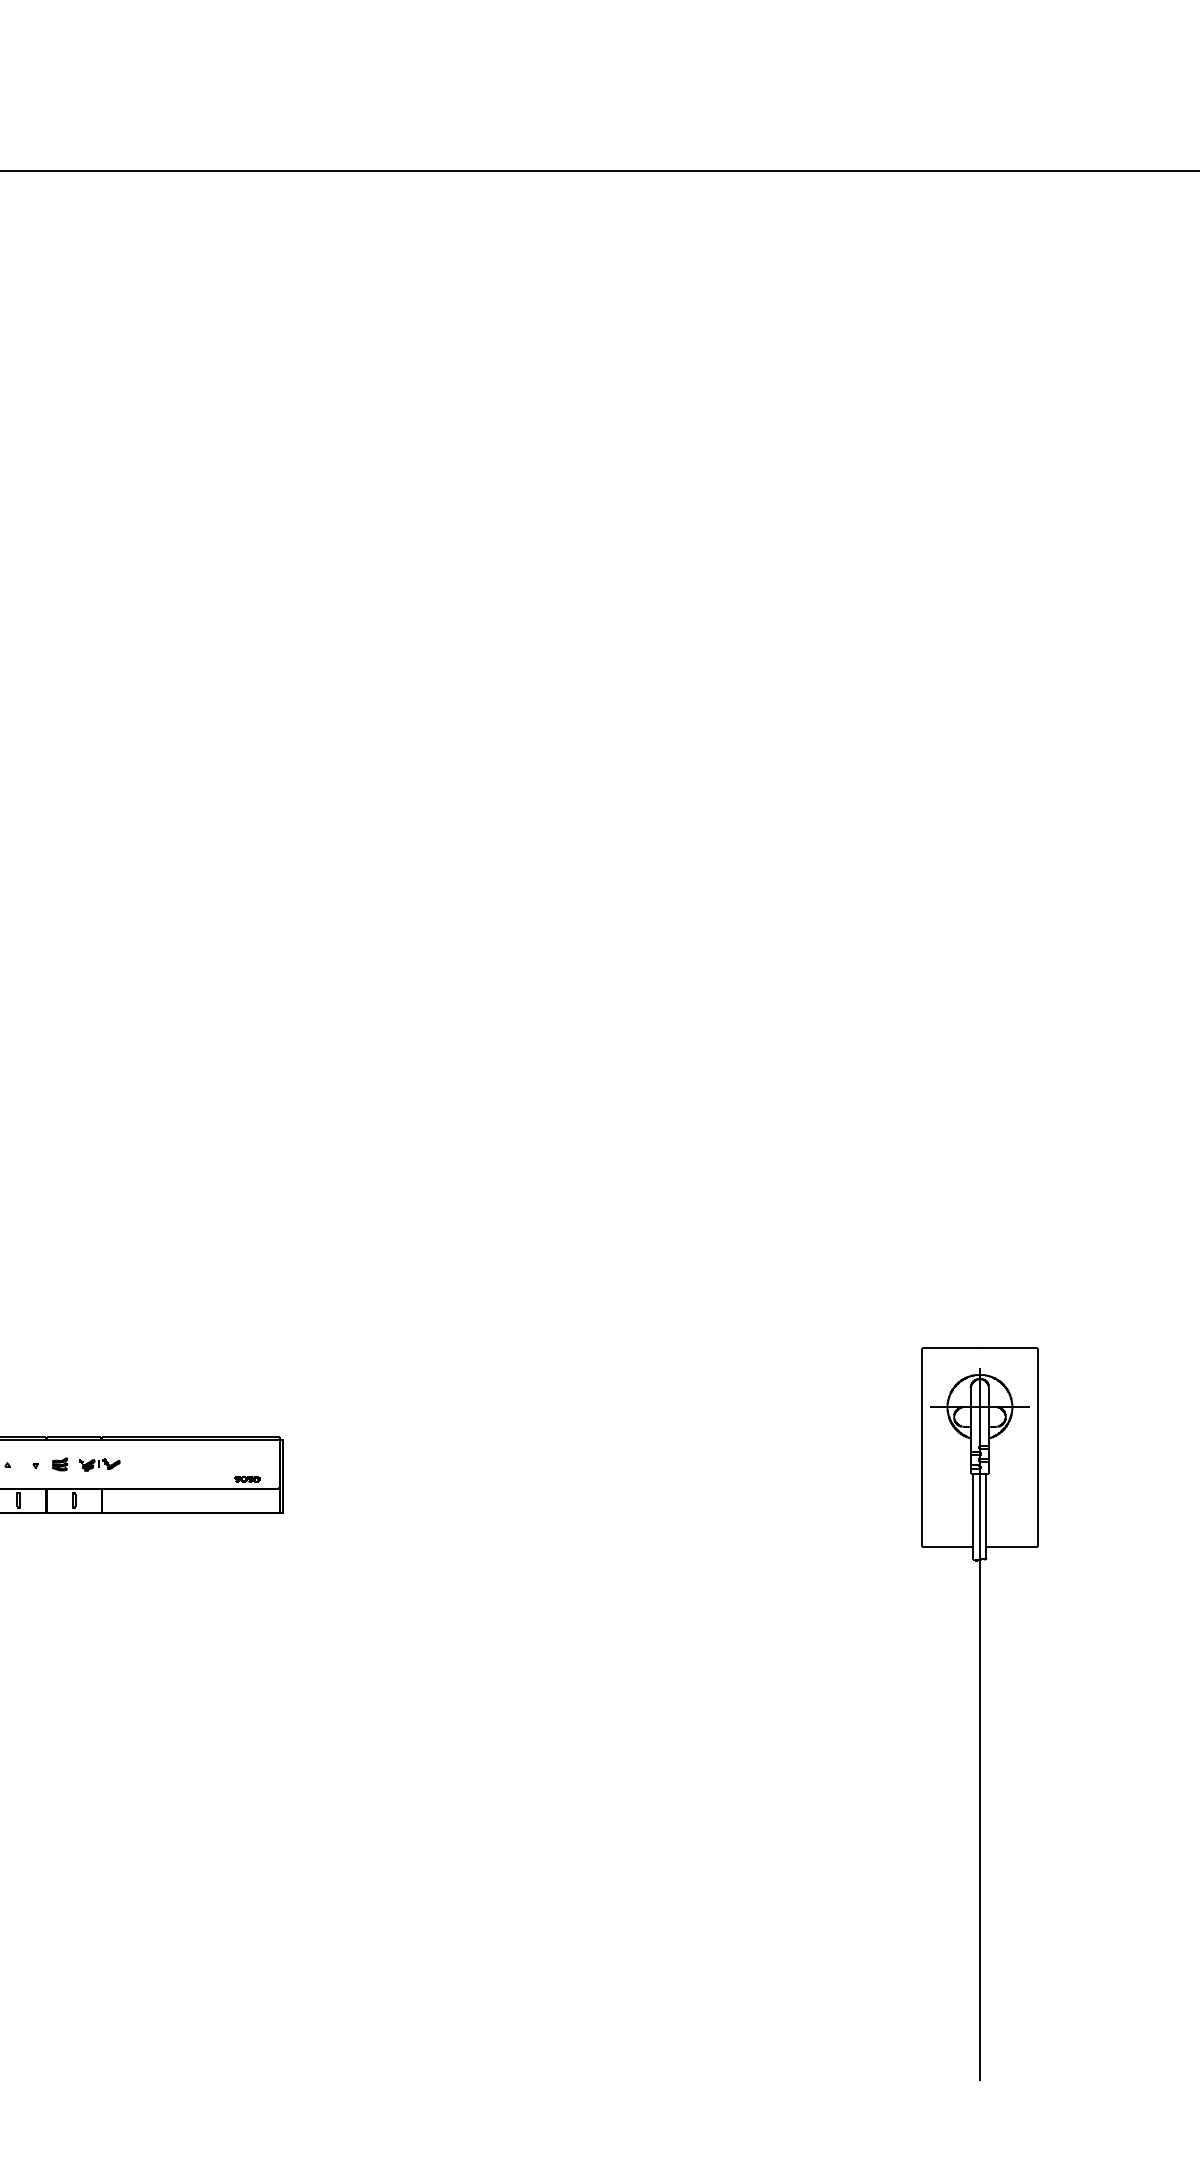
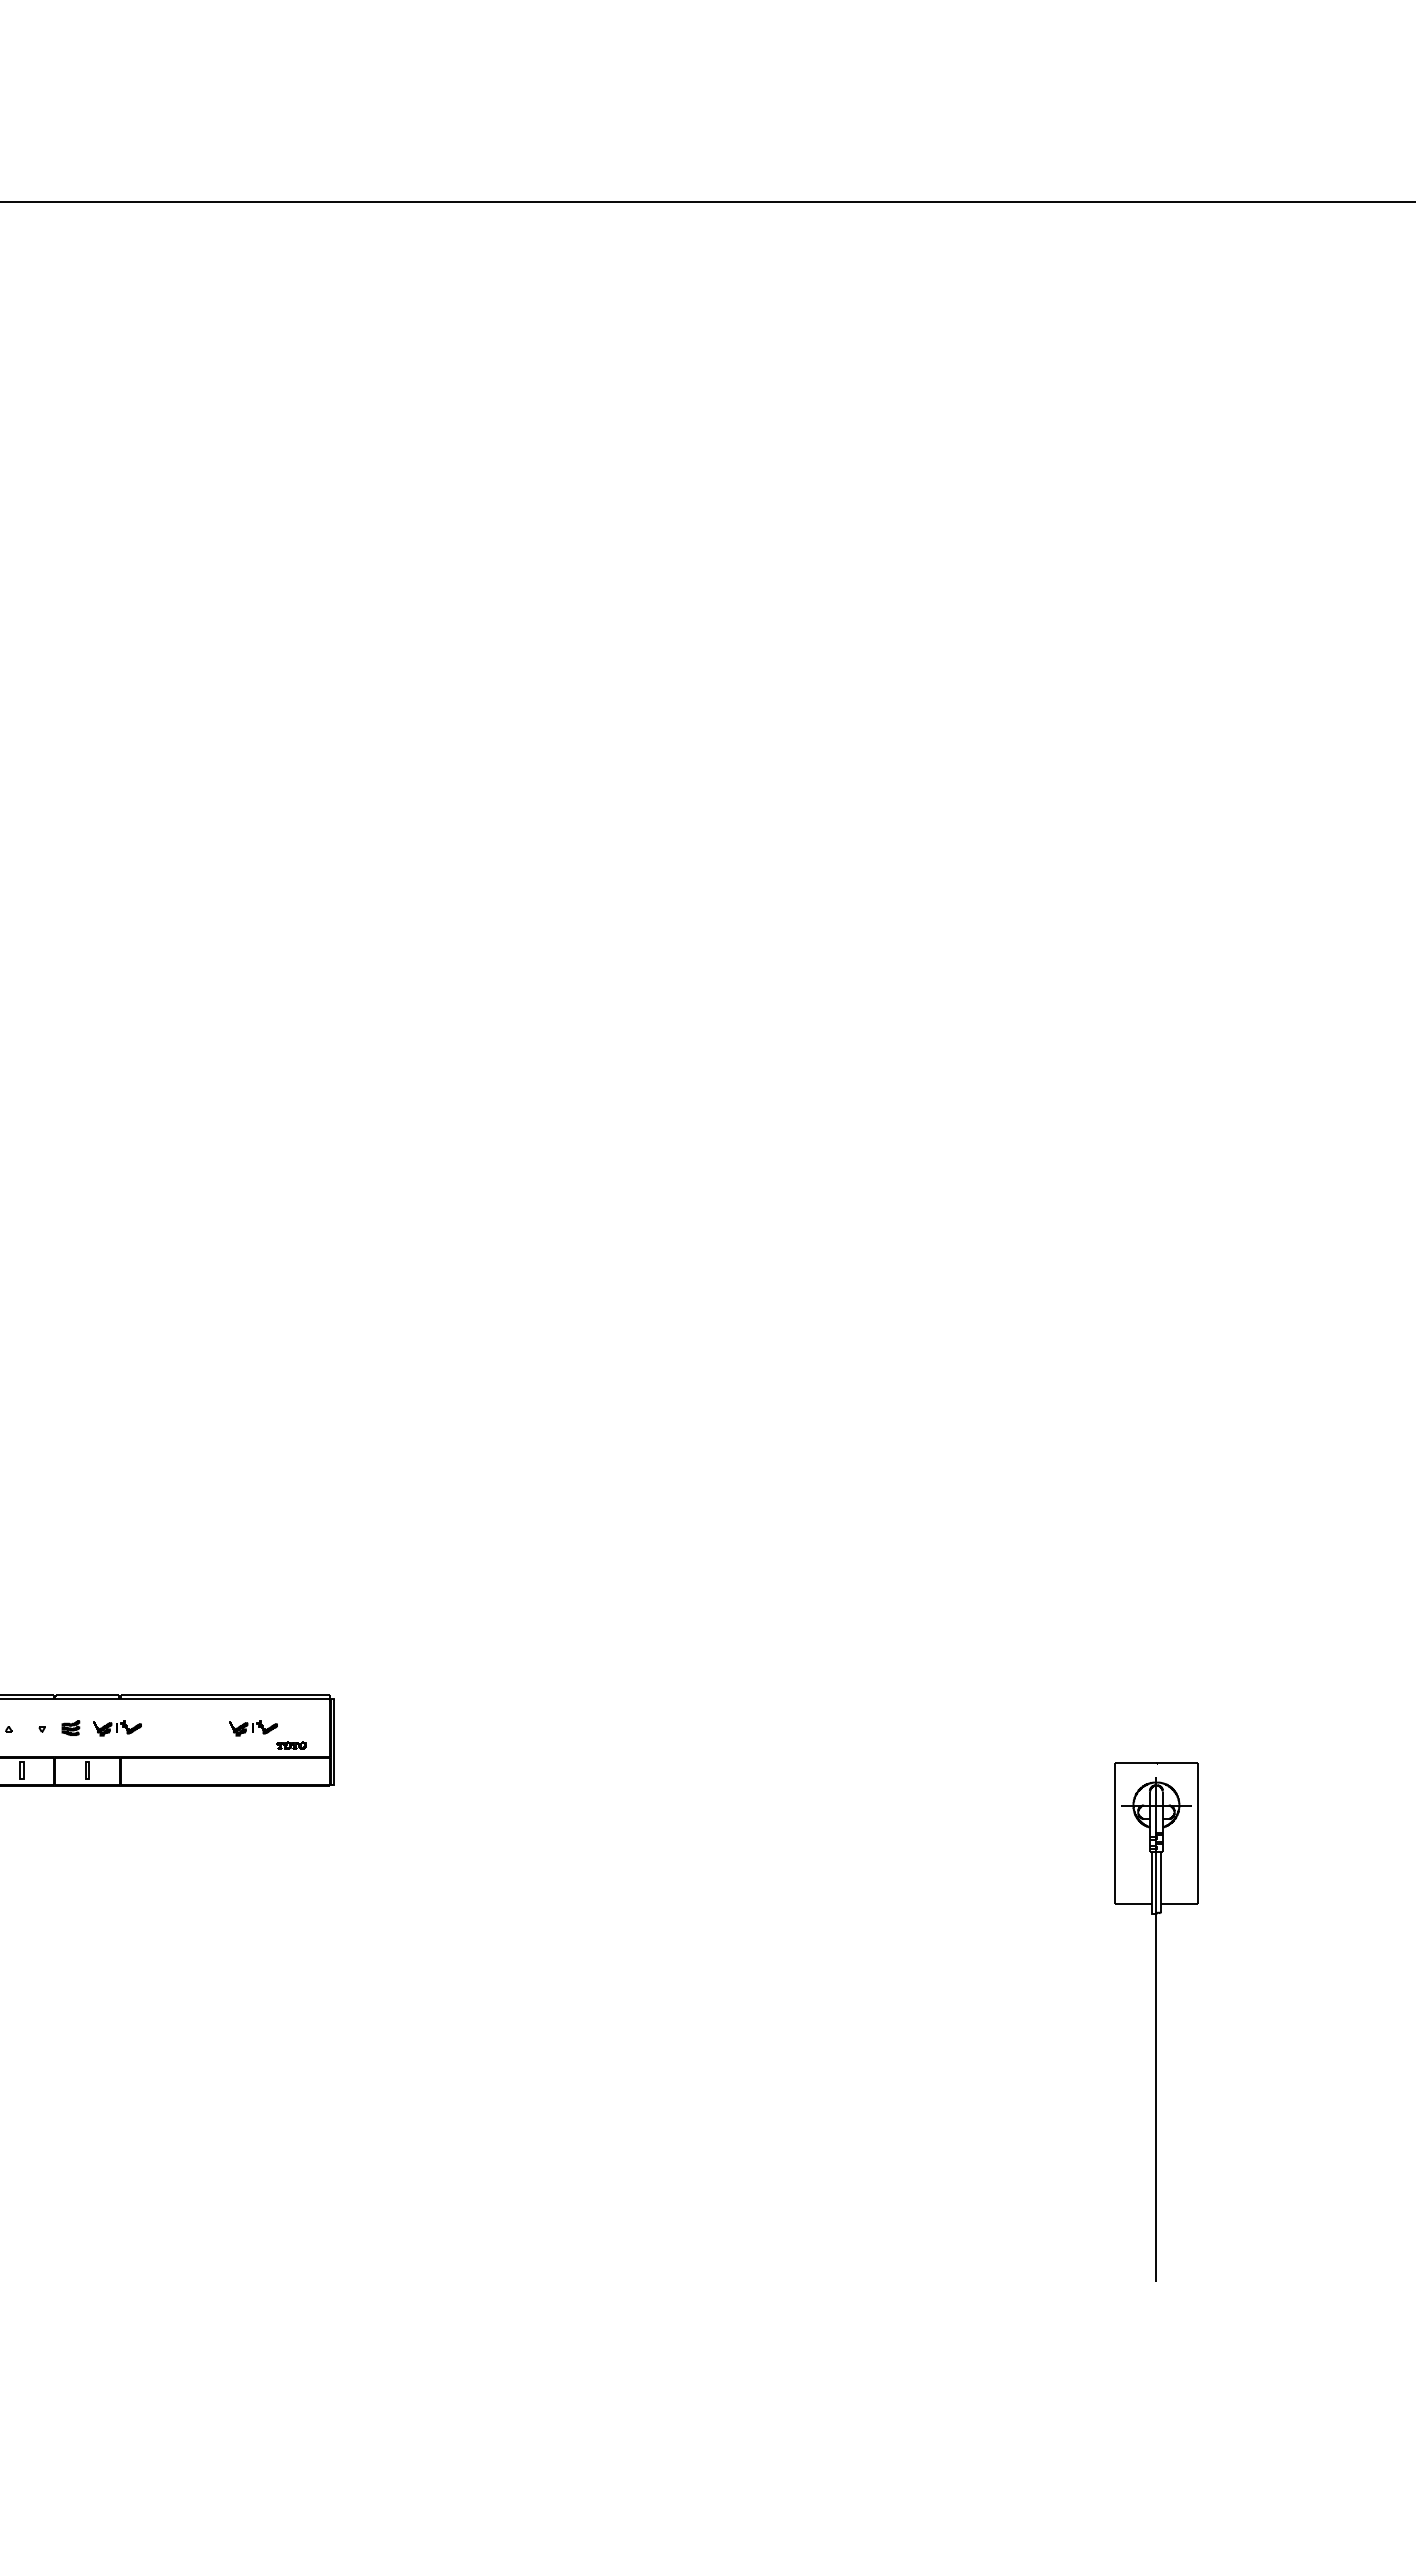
part: (214, 1464) -> (253, 1728), added
part: (980, 1713) -> (1156, 2022), size x0.6

